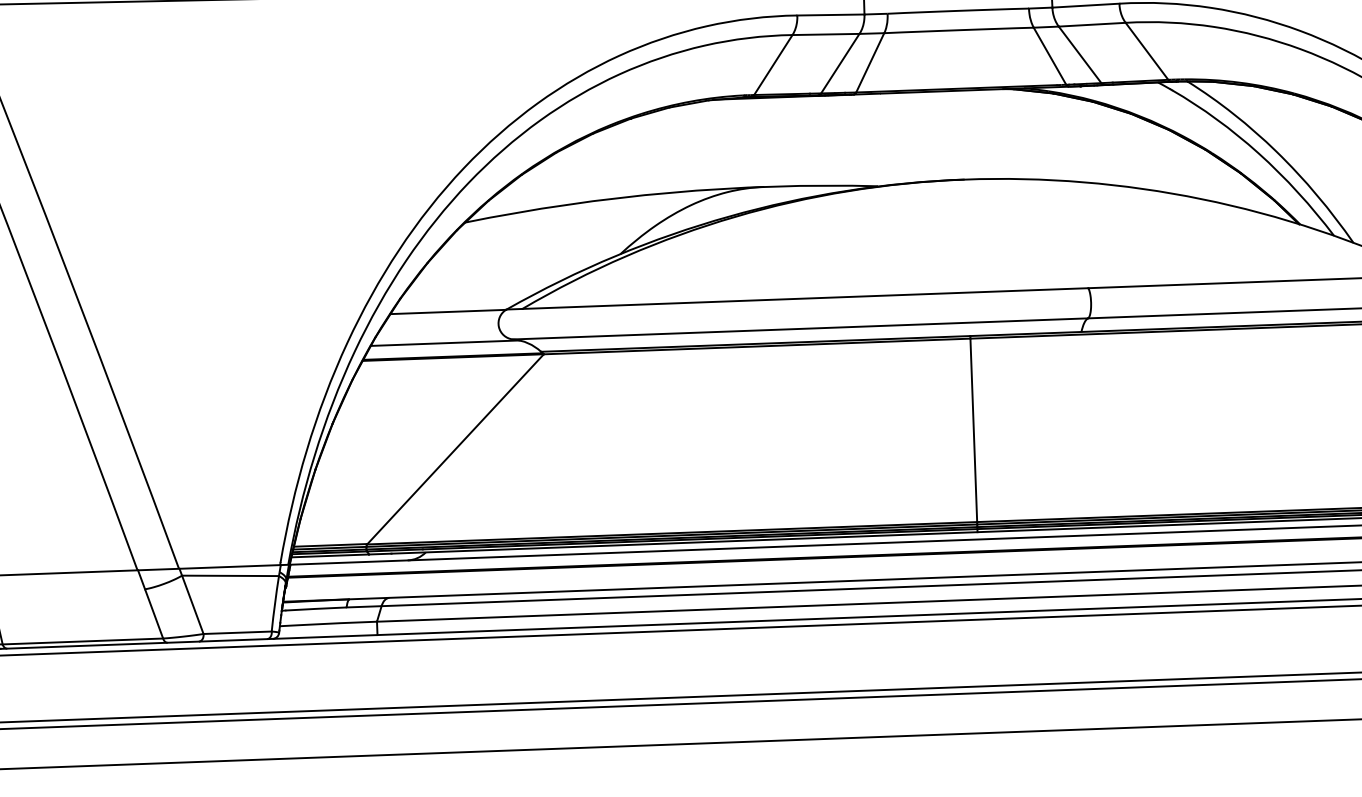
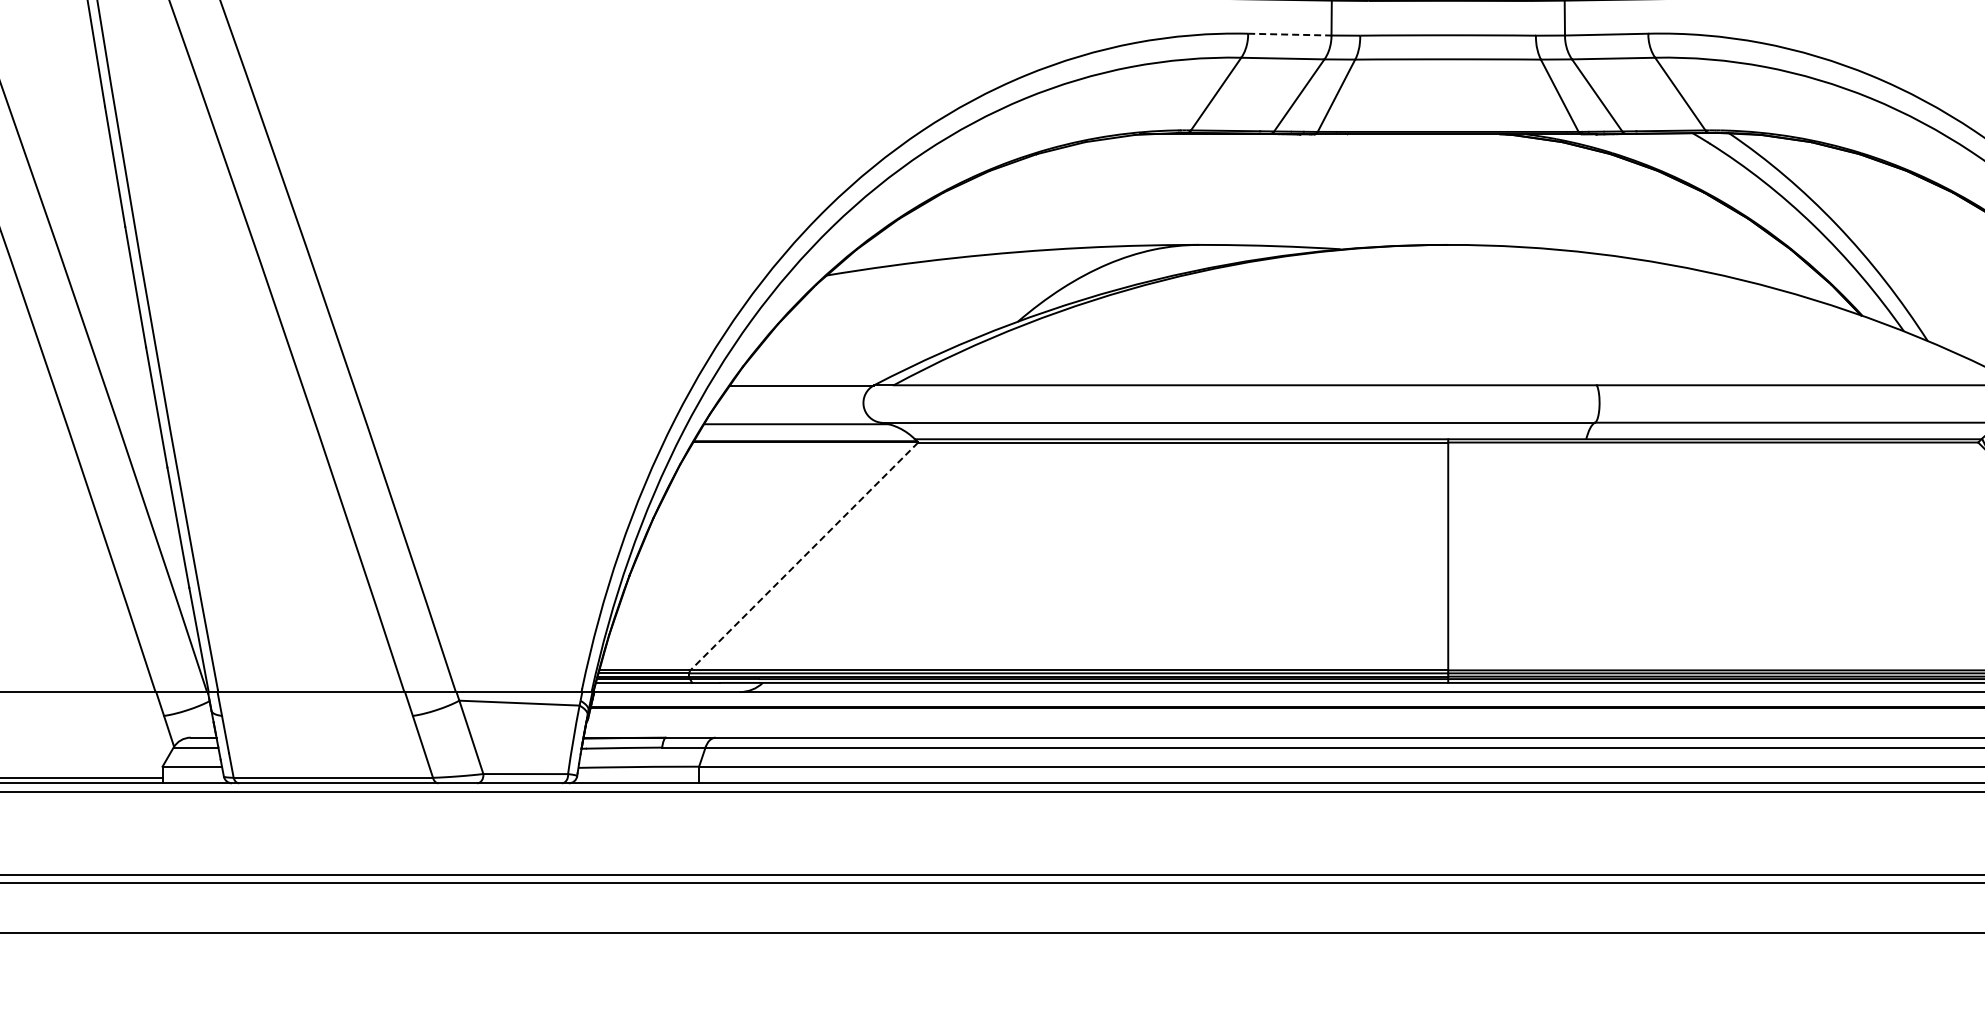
line: (830, 14) -> (1289, 34), solid -> dashed
line: (454, 449) -> (803, 556), solid -> dashed

